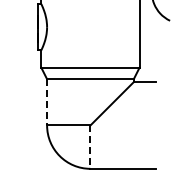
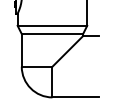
line: (47, 102) -> (22, 50), dashed -> solid
line: (90, 147) -> (52, 82), dashed -> solid

